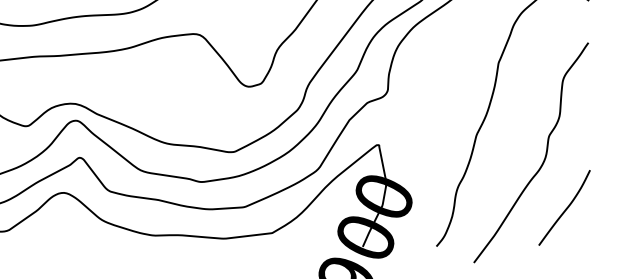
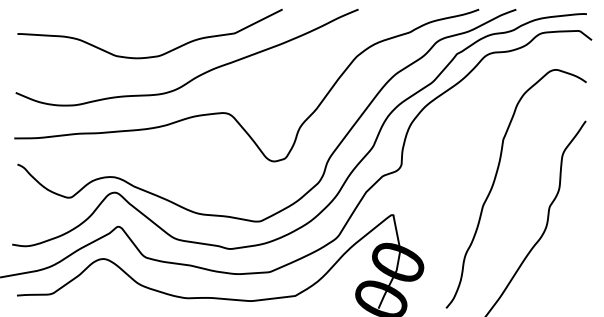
curve: (565, 208) -> (564, 273), removed

